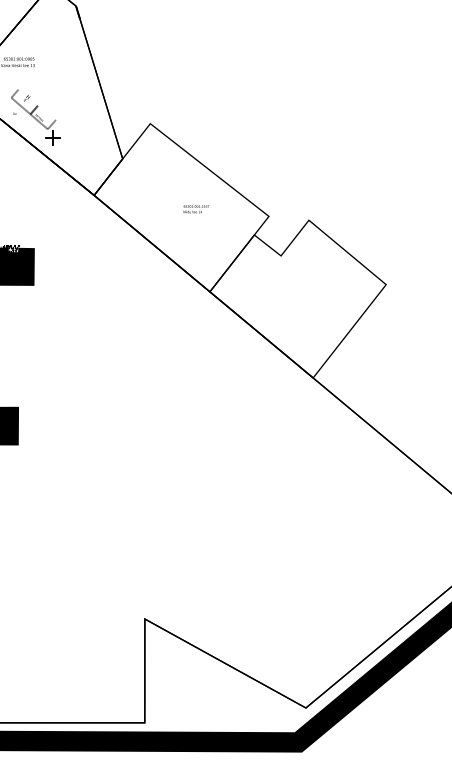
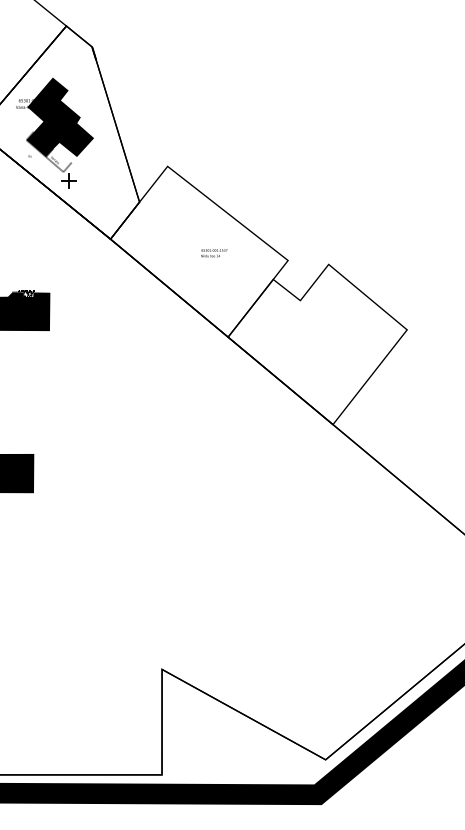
fill: (44, 75) -> (60, 117), added

